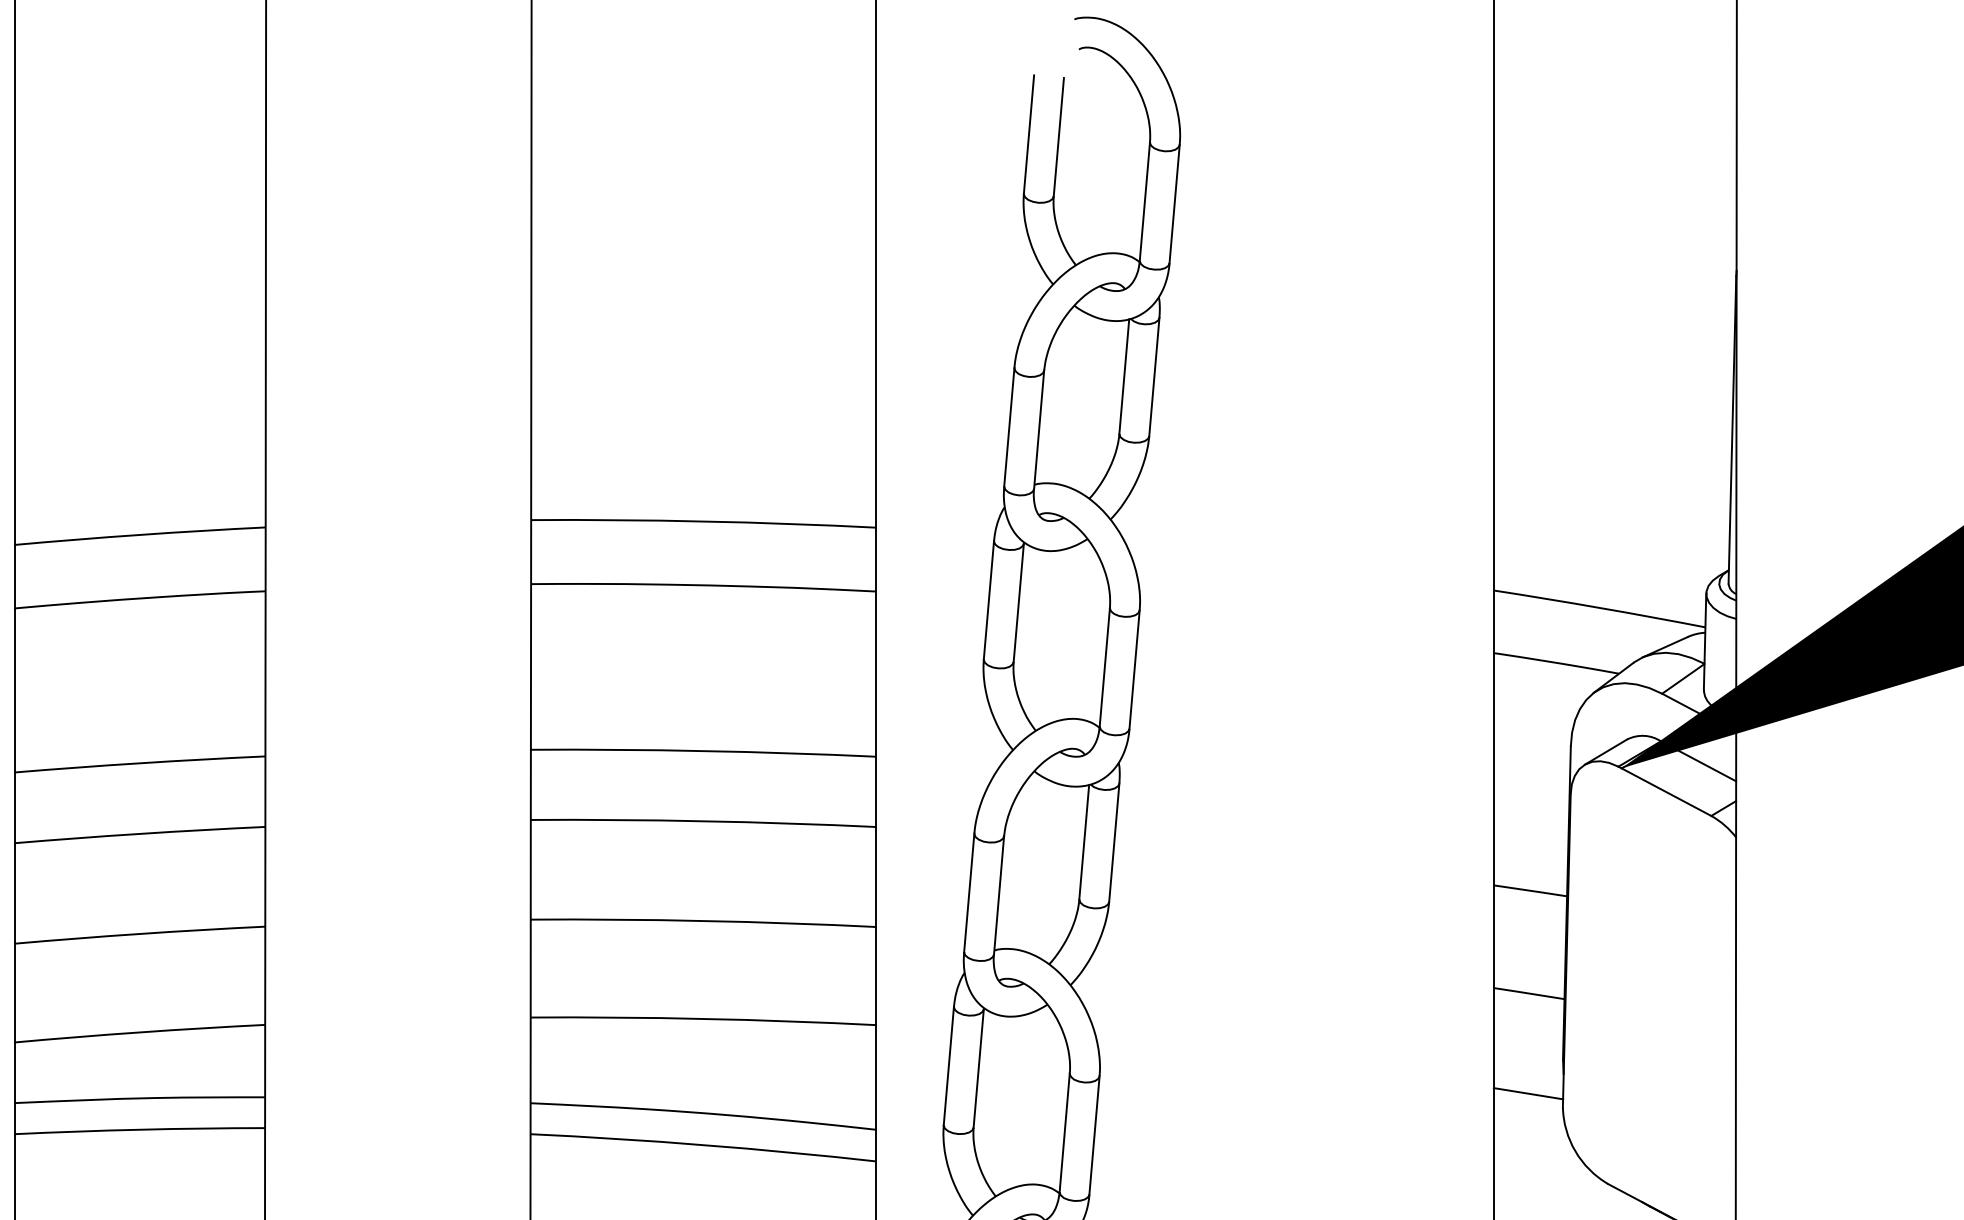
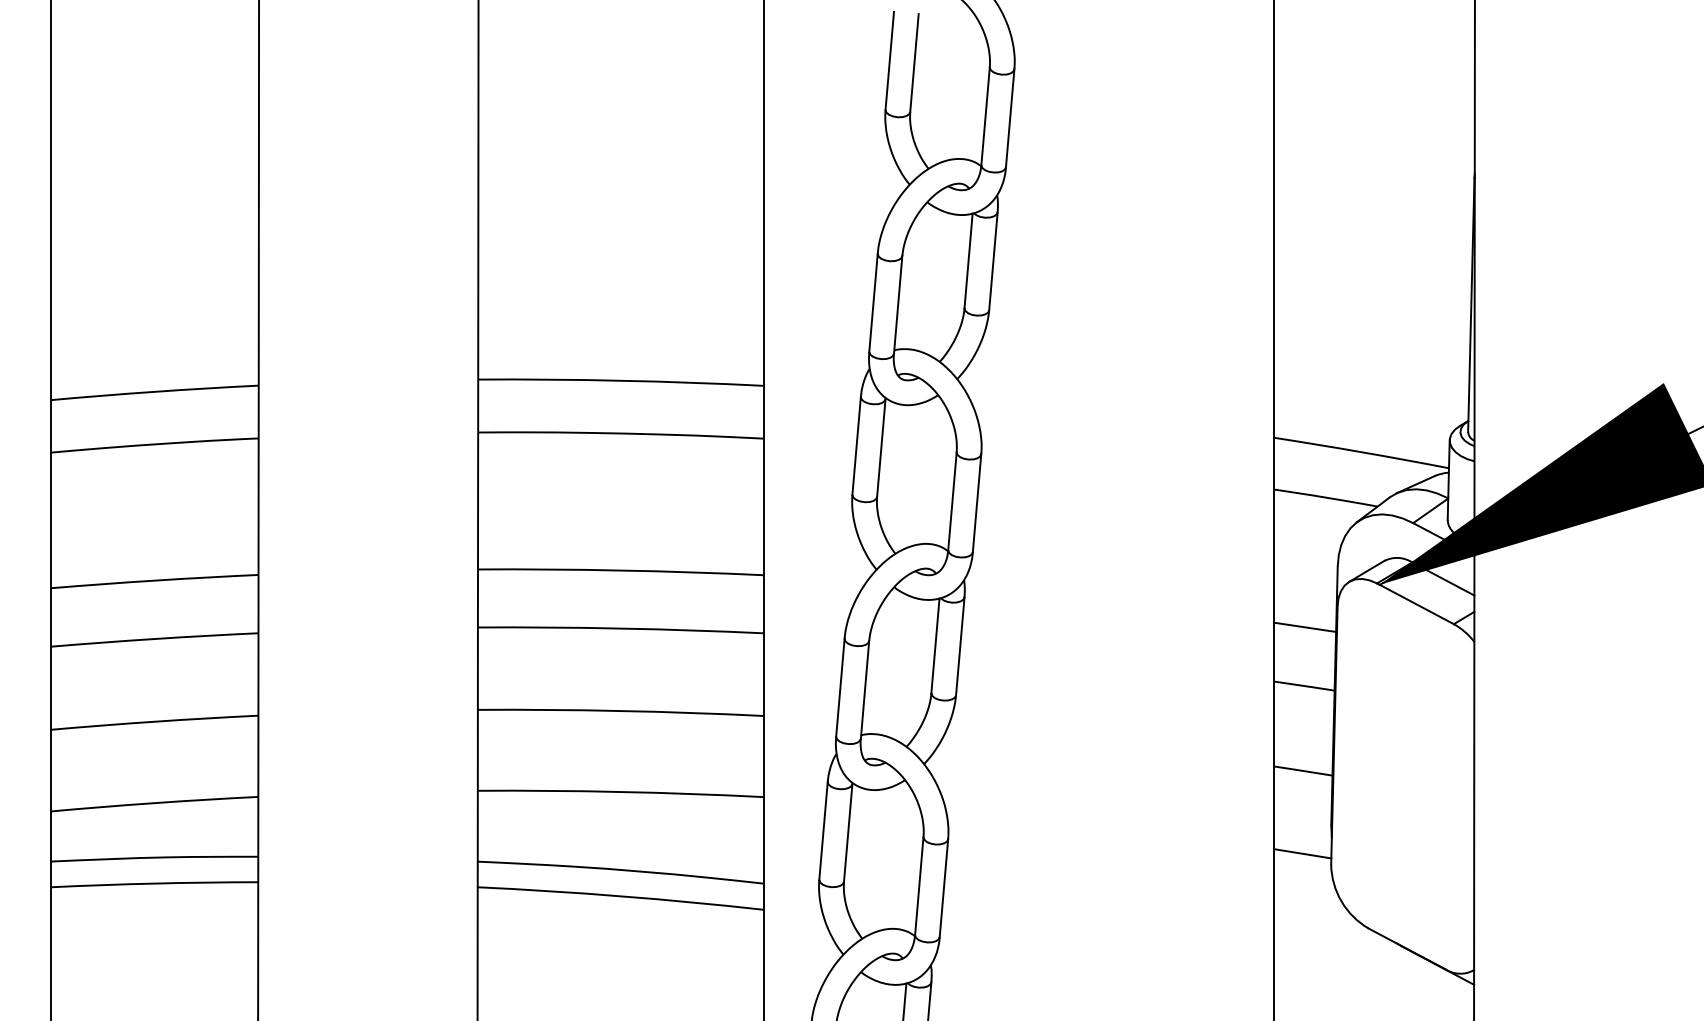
line: (1531, 819) -> (1305, 627), added

